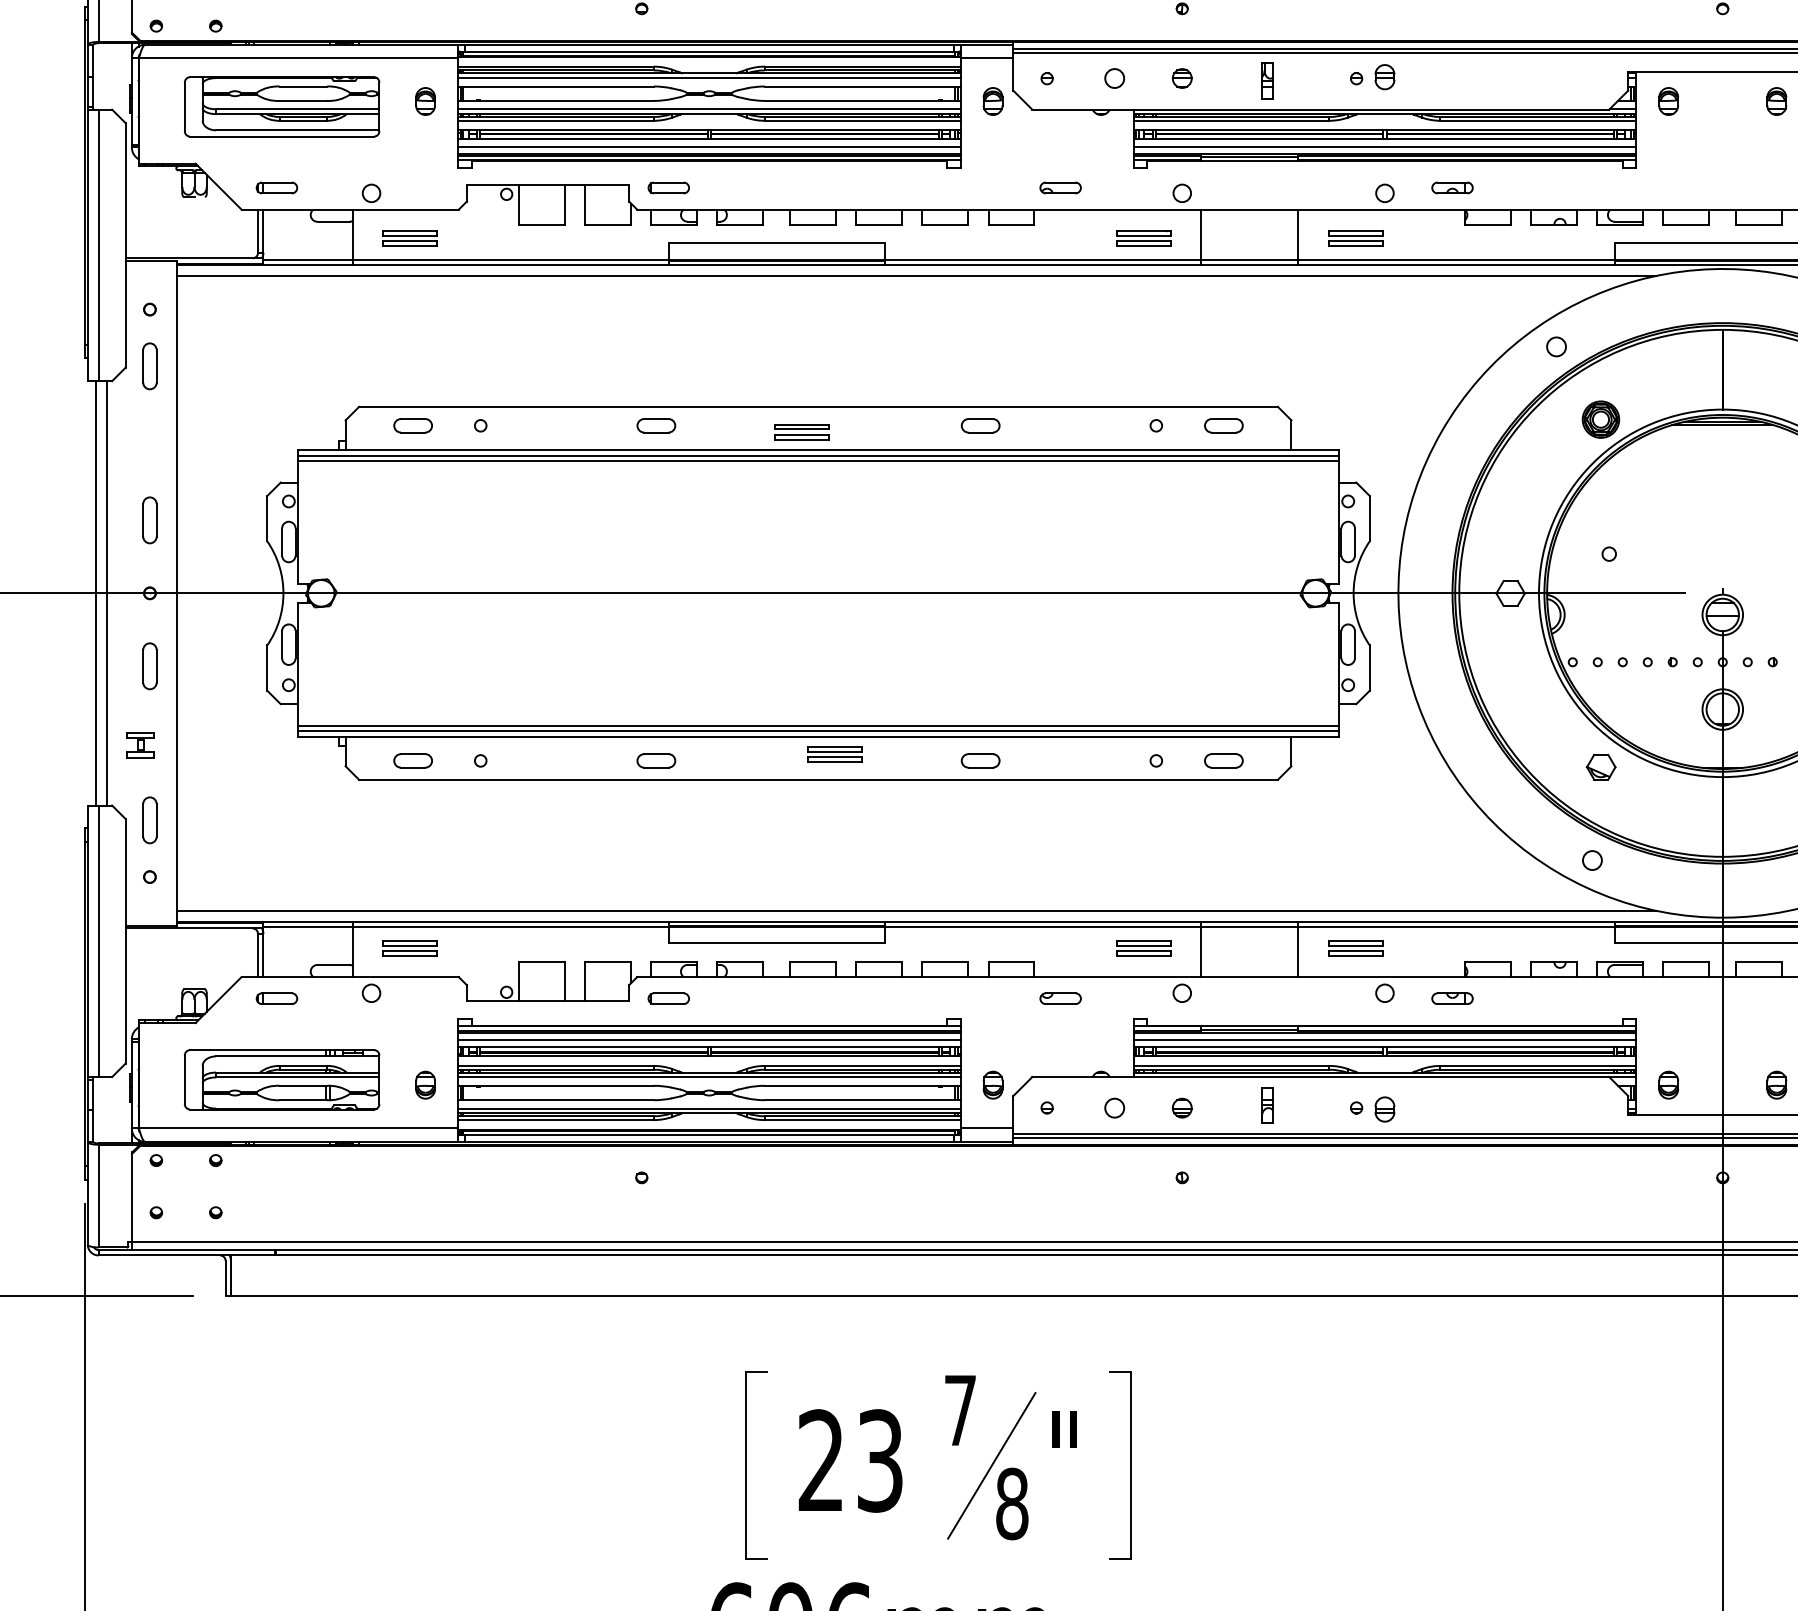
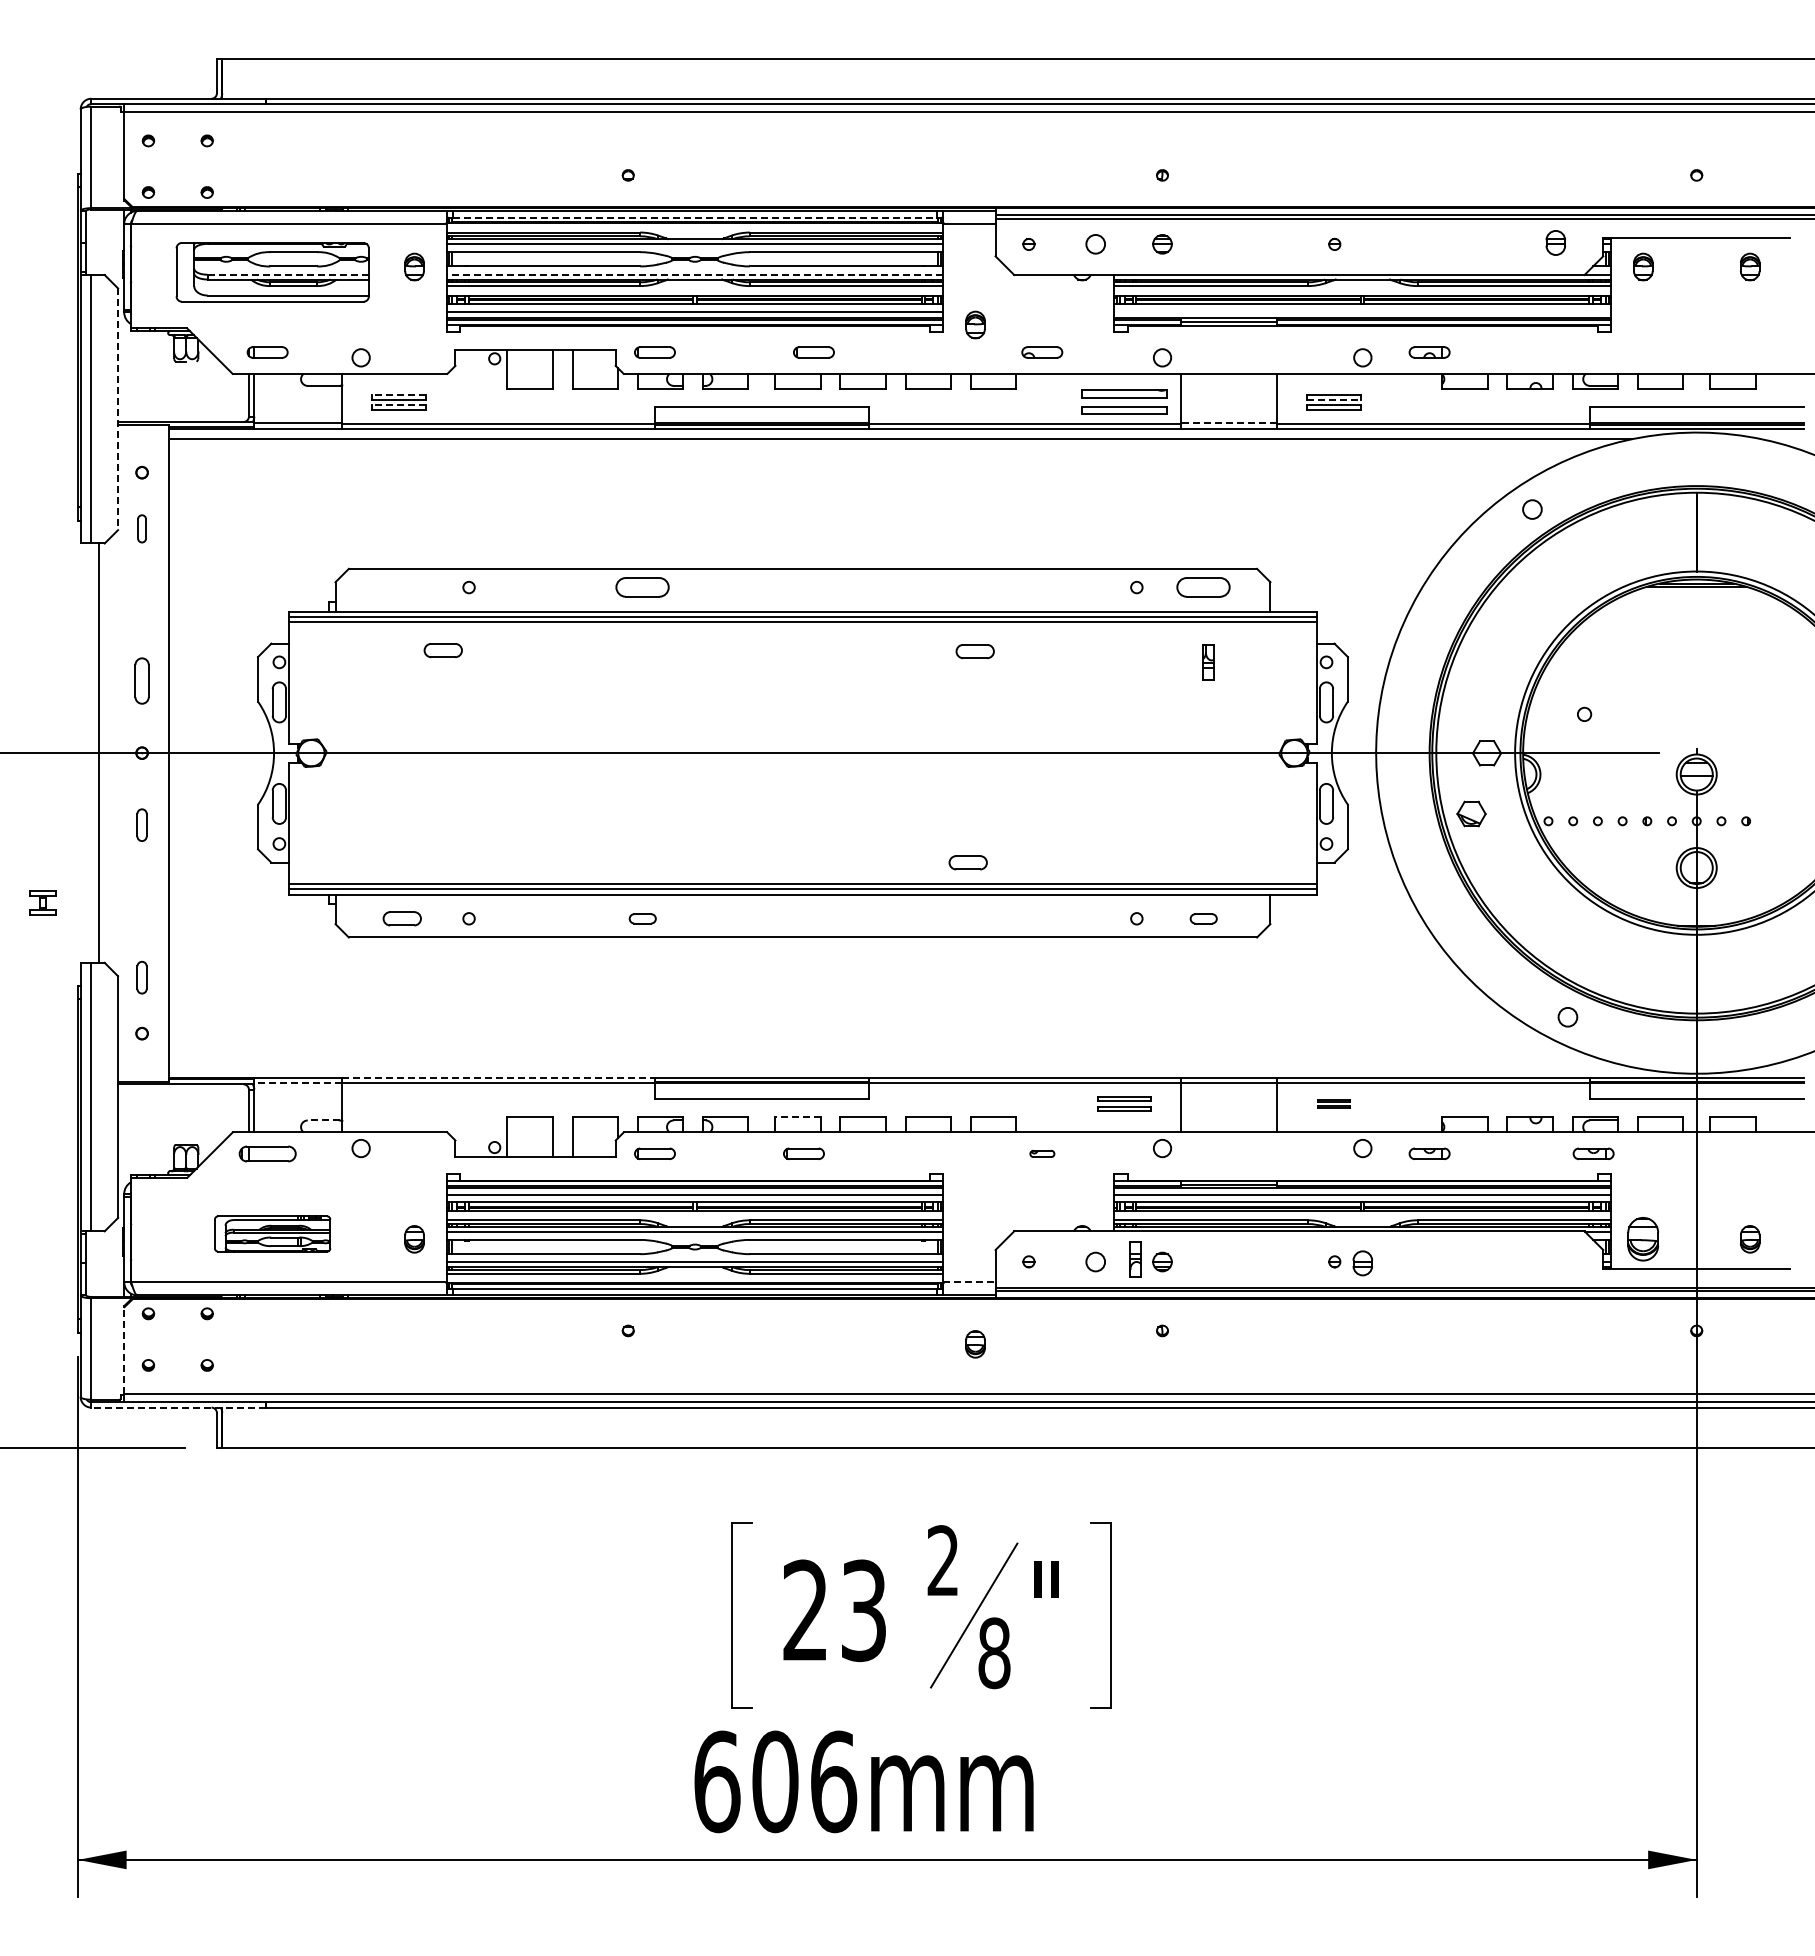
line: (709, 51) -> (695, 217), solid -> dashed
part: (1384, 76) -> (1555, 242), moved
part: (1267, 80) -> (1208, 662), moved
part: (993, 100) -> (975, 324), moved
line: (298, 109) -> (288, 274), solid -> dashed
line: (708, 109) -> (694, 274), solid -> dashed
line: (1384, 146) -> (1362, 311), removed
part: (829, 187) -> (813, 352), added
line: (410, 230) -> (399, 394), solid -> dashed
line: (1355, 235) -> (1333, 399), solid -> dashed
part: (1143, 238) -> (1124, 402), size x1.6
line: (410, 241) -> (399, 405), solid -> dashed
line: (126, 245) -> (118, 409), solid -> dashed
line: (1250, 259) -> (1229, 423), solid -> dashed
part: (149, 366) -> (141, 528), size x0.6
part: (1601, 419) -> (1576, 581), removed
part: (412, 425) -> (442, 650), moved
part: (656, 425) -> (642, 587), size x1.4
part: (979, 425) -> (974, 651), moved
part: (1223, 425) -> (1203, 587), size x1.4
part: (801, 431) -> (786, 593), removed
line: (95, 592) -> (88, 752), removed
part: (149, 665) -> (141, 824), size x0.7
part: (140, 744) -> (42, 902), moved
part: (835, 754) -> (819, 912), removed
part: (656, 760) -> (642, 918), size x0.7
part: (979, 760) -> (967, 862), moved
part: (1223, 760) -> (1203, 918), size x0.7
part: (1601, 766) -> (1471, 813), moved
part: (149, 820) -> (141, 977), size x0.7
line: (916, 911) -> (899, 1067), removed
line: (511, 921) -> (499, 1077), solid -> dashed
line: (307, 927) -> (297, 1083), solid -> dashed
part: (409, 947) -> (398, 1103), removed
part: (1355, 947) -> (1333, 1103), size x0.6
line: (813, 961) -> (797, 1117), solid -> dashed
line: (333, 964) -> (323, 1120), solid -> dashed
part: (276, 998) -> (267, 1153), size x1.4
part: (819, 998) -> (803, 1153), added
part: (1060, 998) -> (1042, 1153), size x0.6
part: (1618, 998) -> (1593, 1153), added
part: (281, 1079) -> (272, 1233), size x0.6
part: (993, 1085) -> (975, 1344), moved
part: (1668, 1085) -> (1643, 1239), size x1.6
part: (1267, 1105) -> (1135, 1259), moved
line: (988, 1128) -> (970, 1282), solid -> dashed
line: (132, 1197) -> (124, 1350), solid -> dashed
line: (185, 1255) -> (177, 1407), solid -> dashed
text: (959, 1410) -> (942, 1560), 7 -> 2

